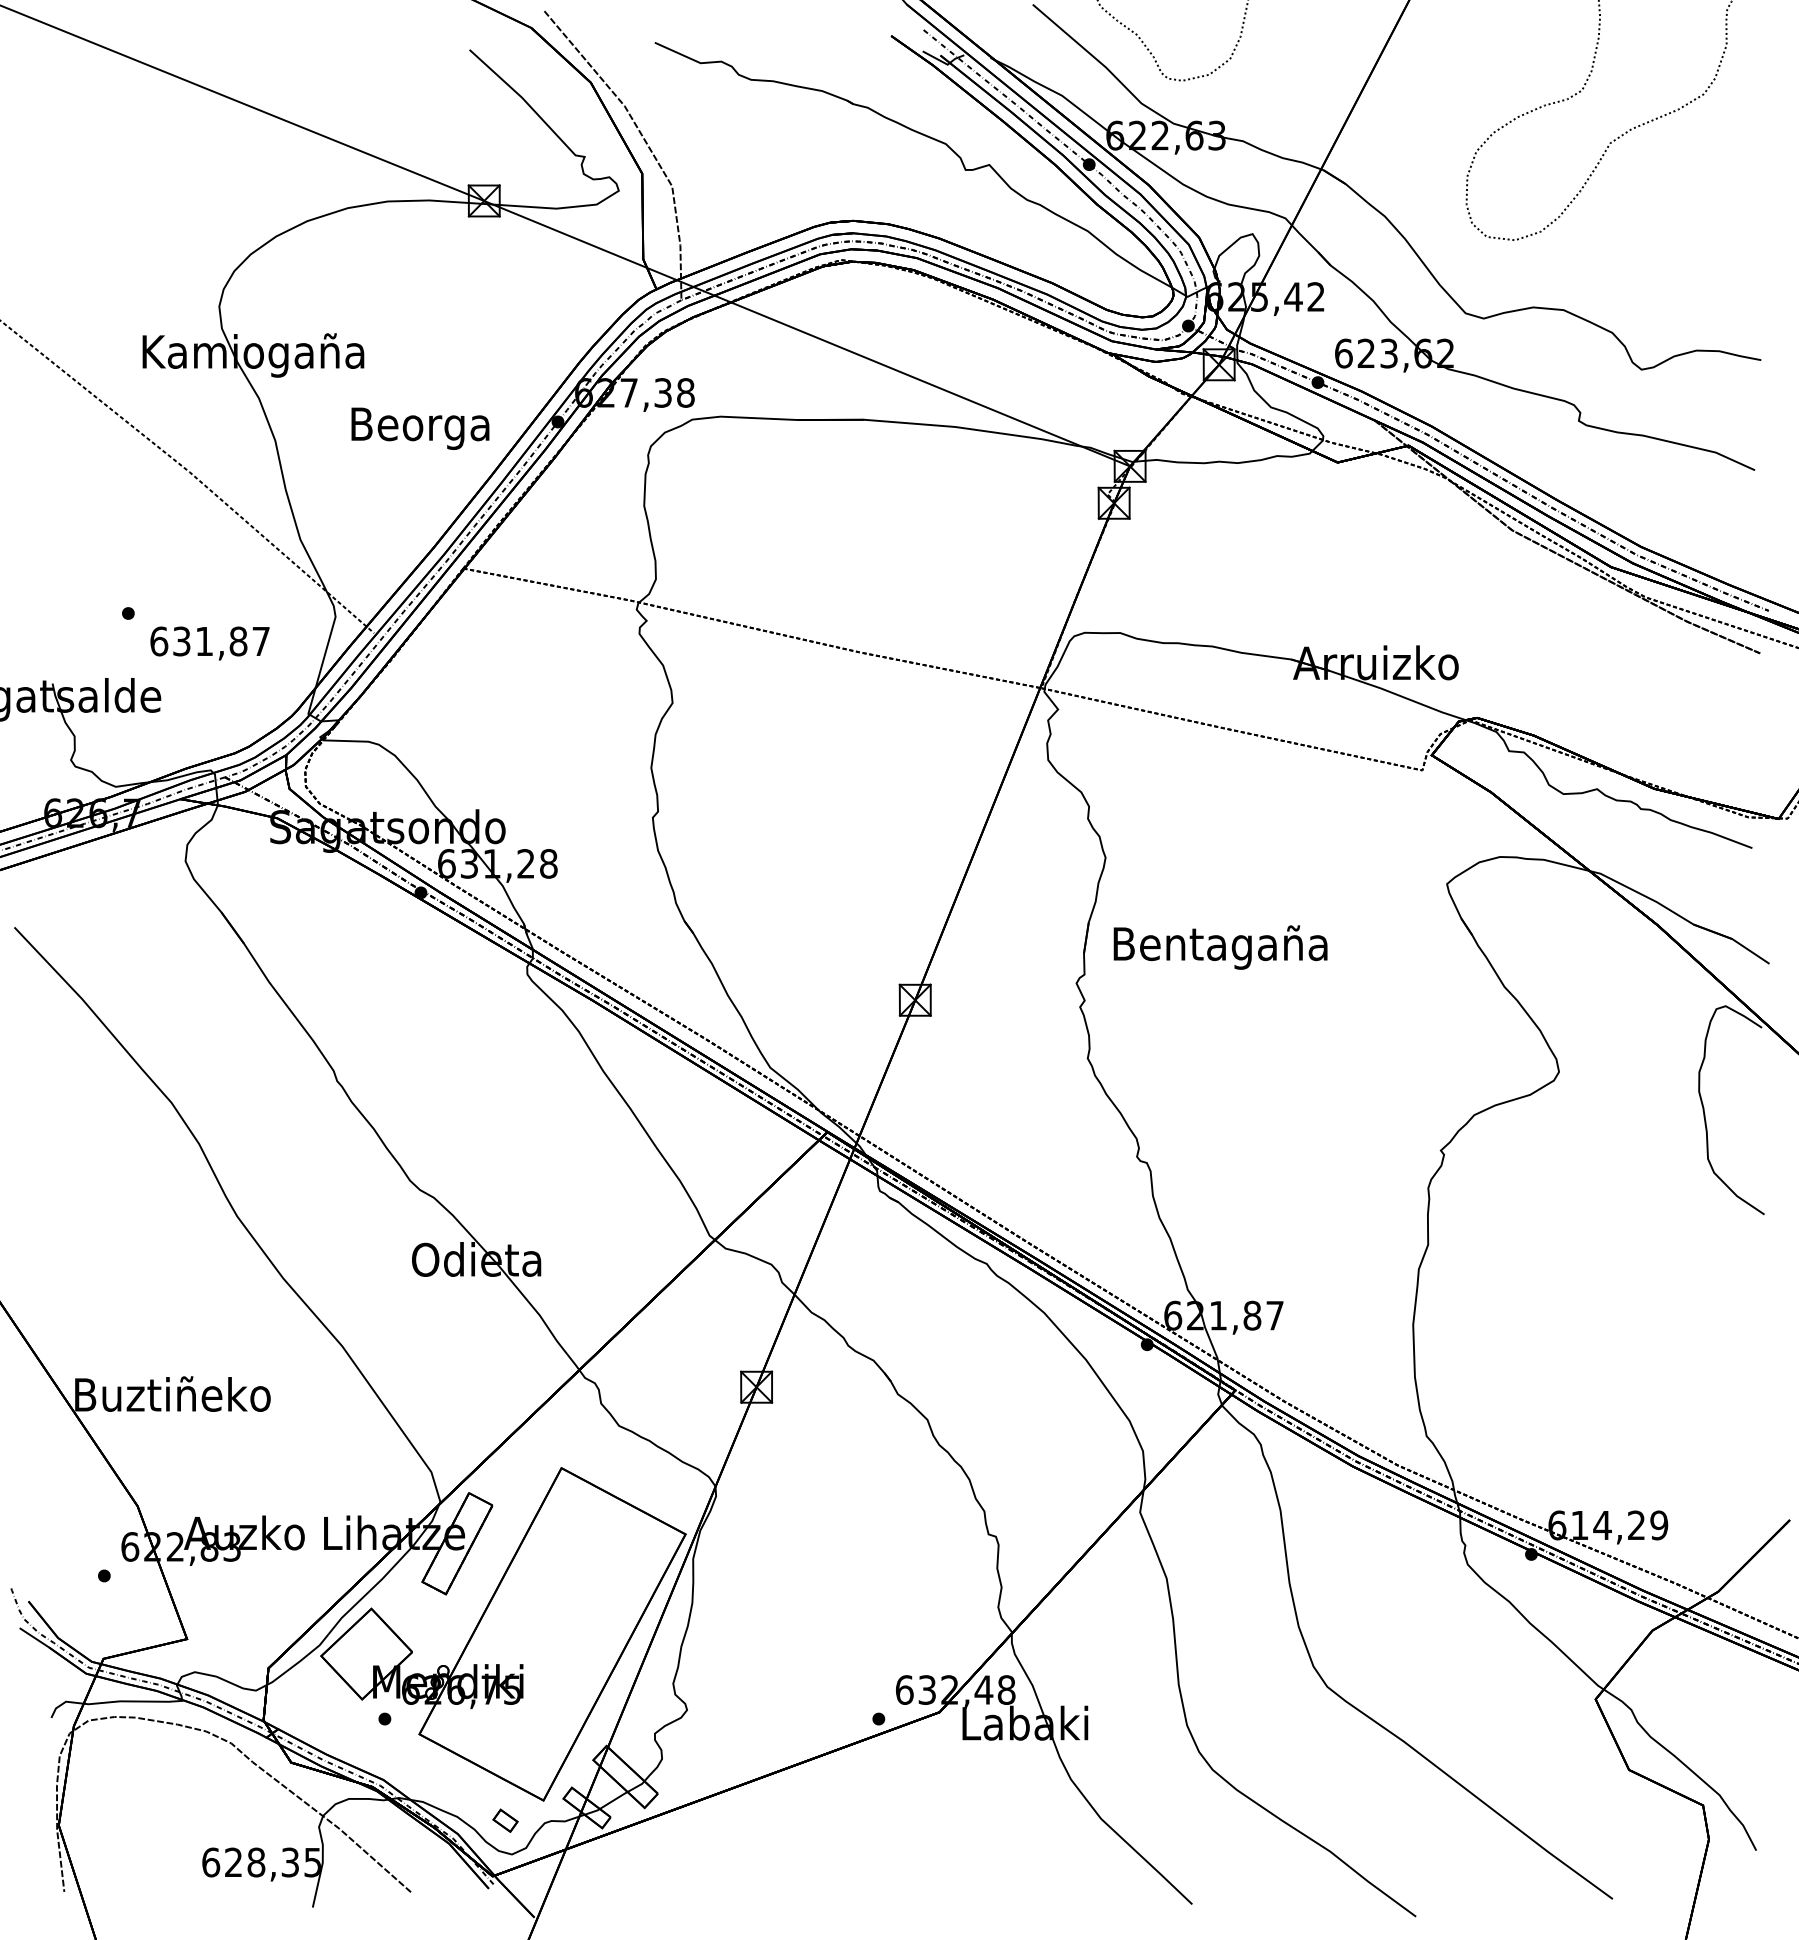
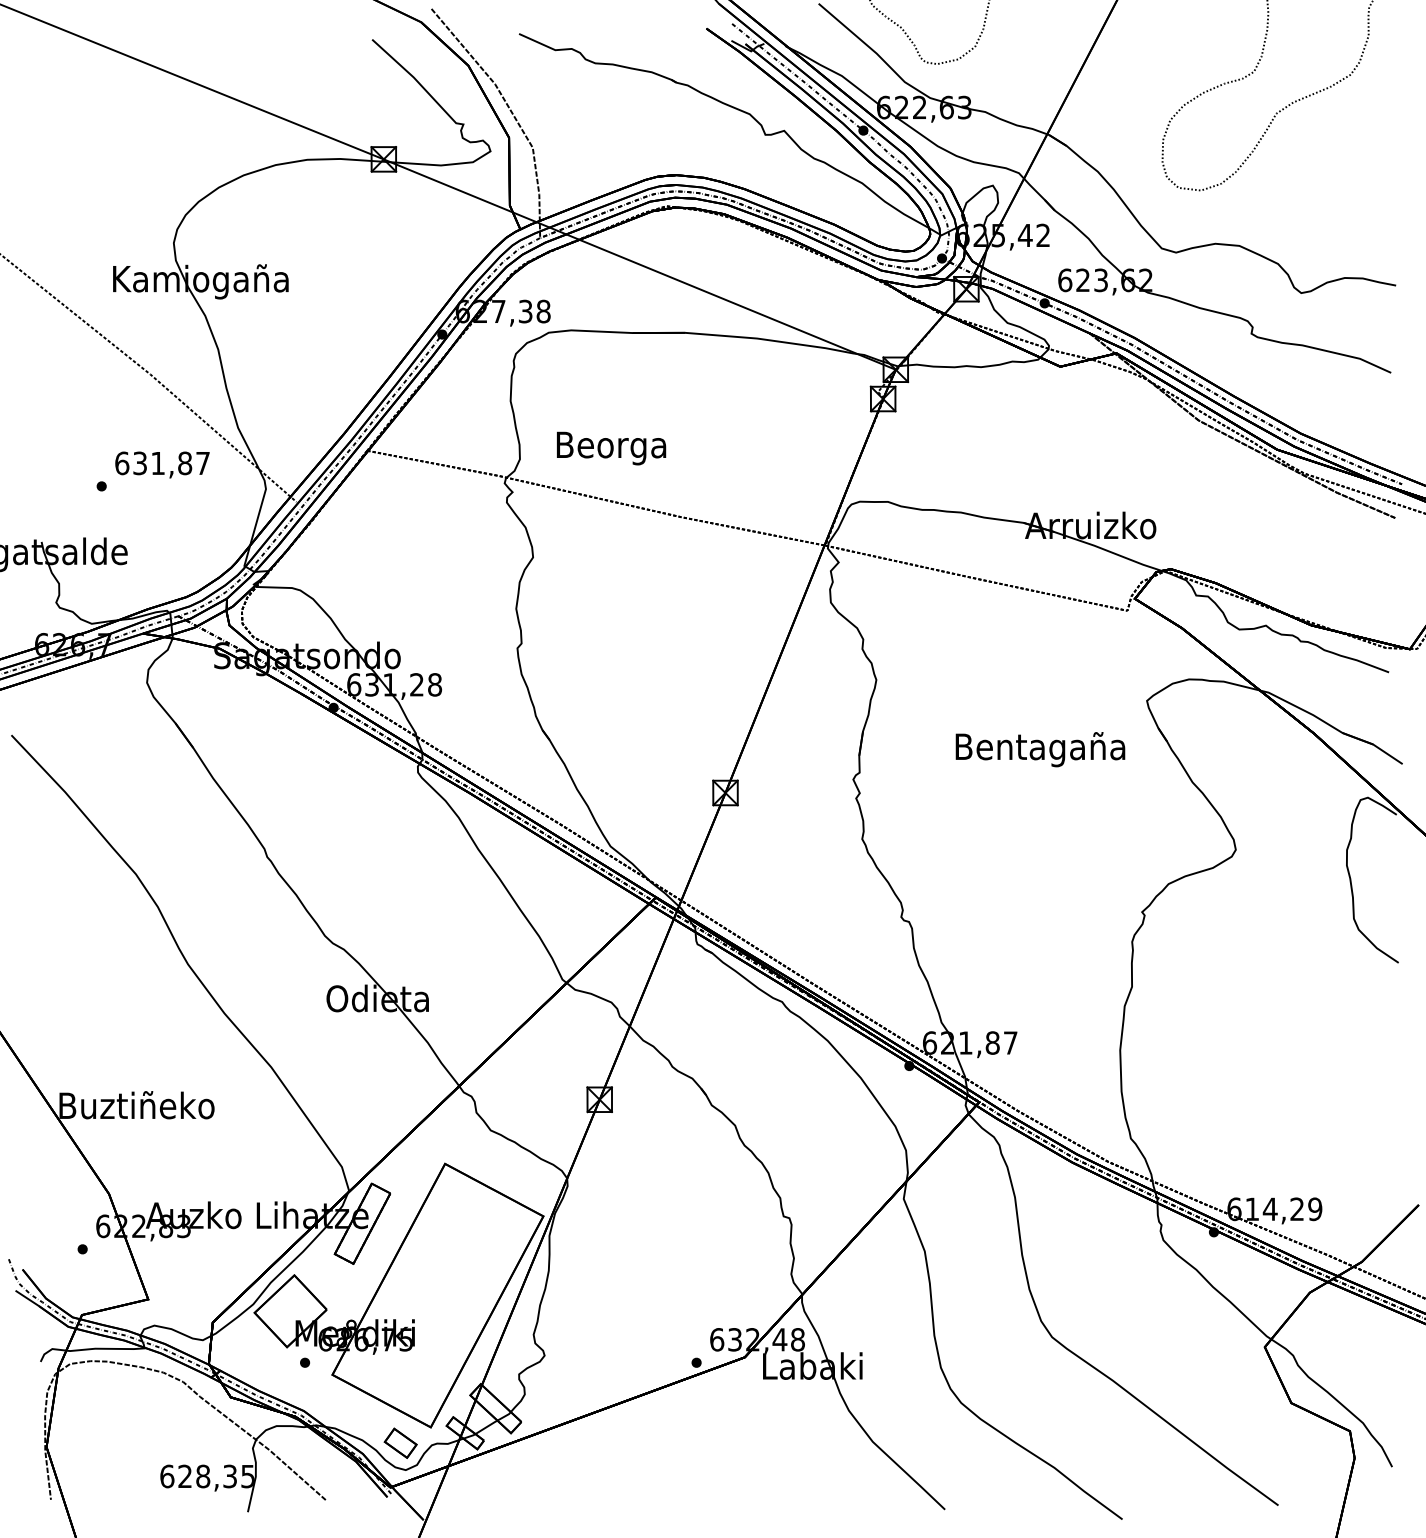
text: (420, 428) -> (611, 448), moved
text: (209, 643) -> (162, 464), moved
text: (1220, 947) -> (1040, 749), moved
part: (505, 1820) -> (400, 1443), size x1.67

